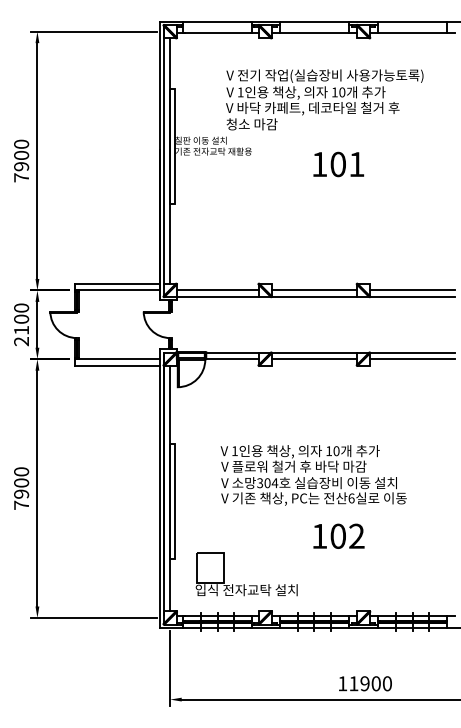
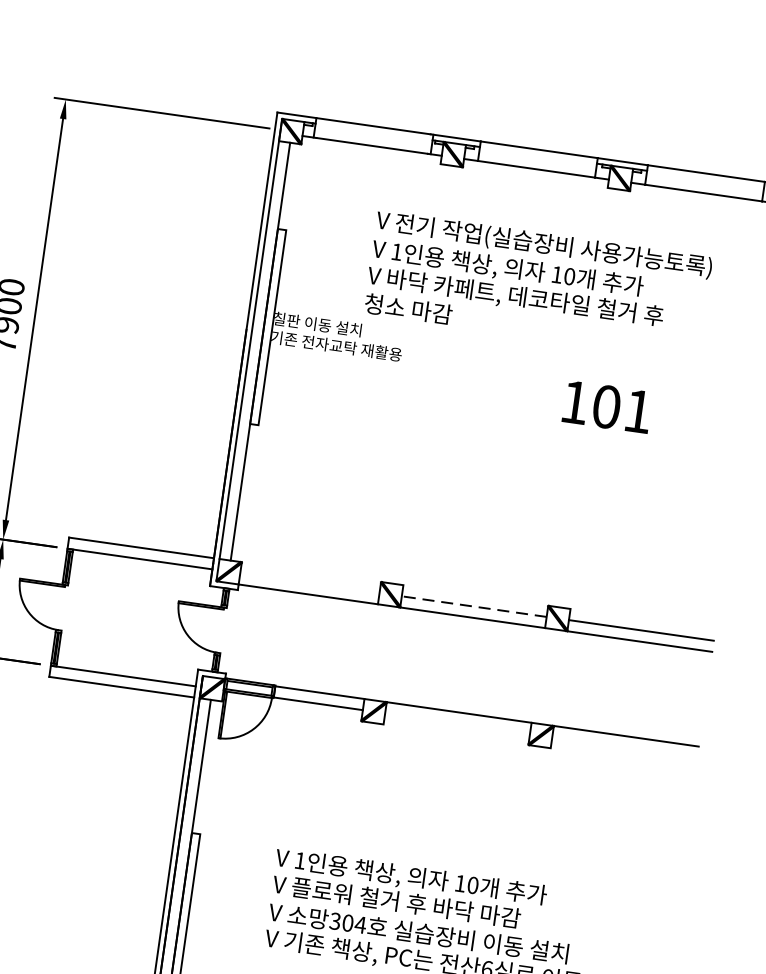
text: (338, 164) -> (607, 407), moved
line: (217, 290) -> (309, 583), removed
line: (314, 290) -> (474, 606), solid -> dashed
line: (313, 359) -> (456, 723), removed
line: (412, 359) -> (624, 747), removed

